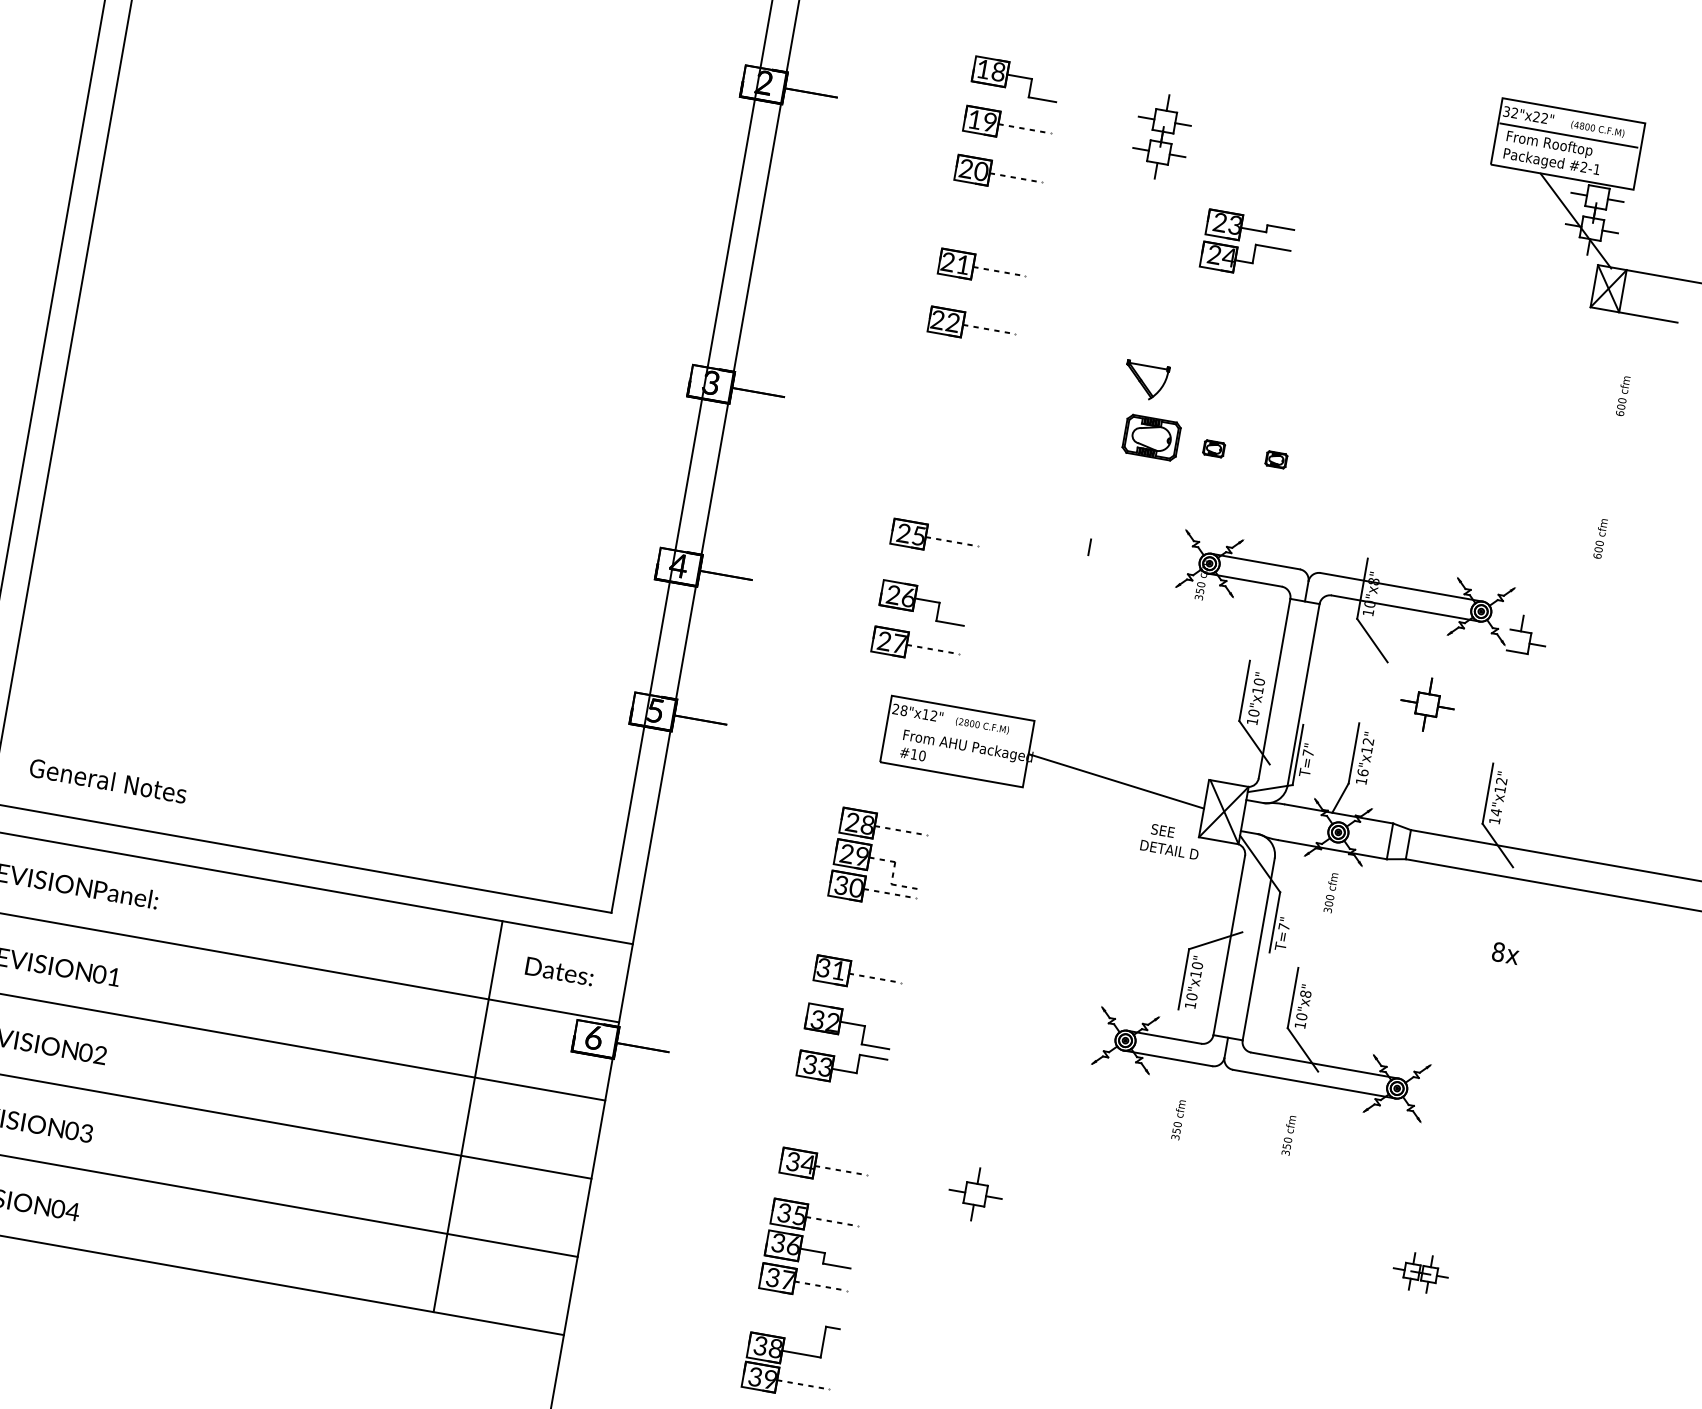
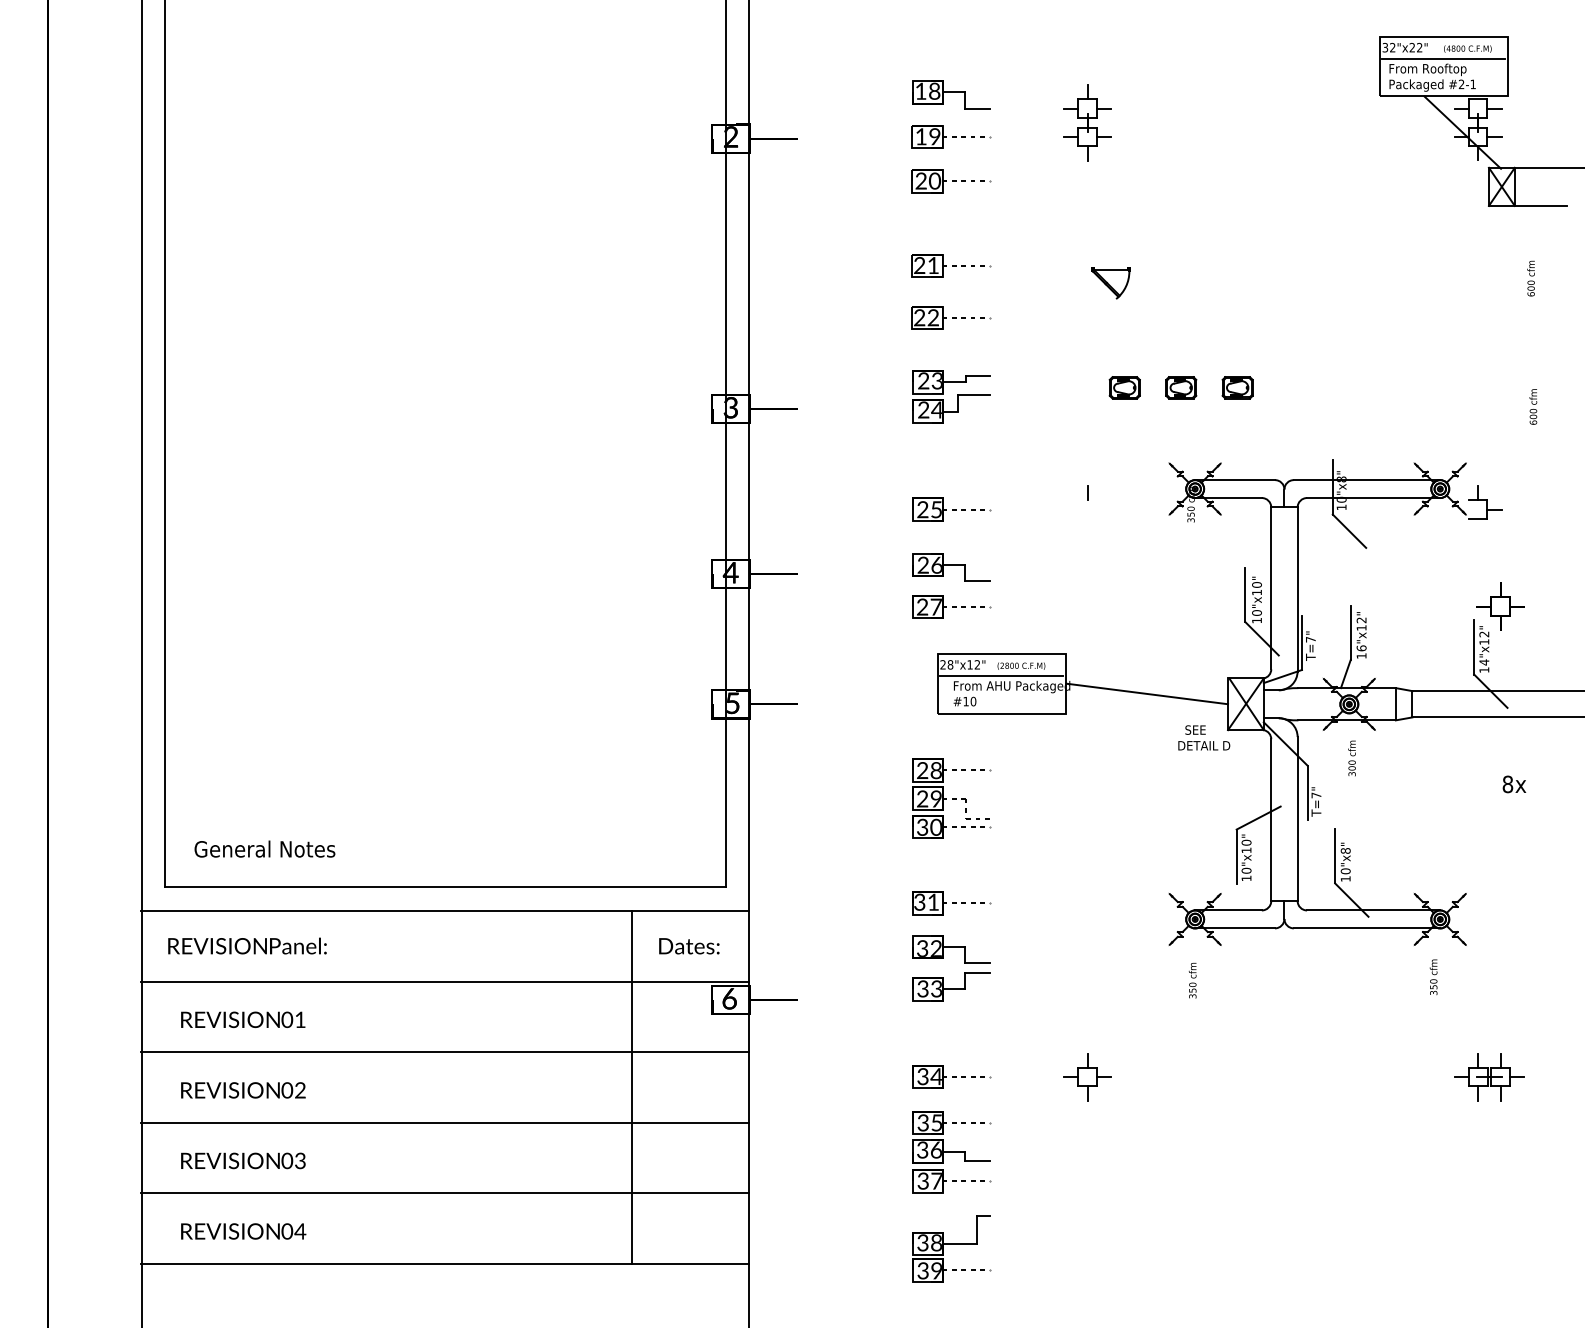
part: (1247, 245) -> (951, 396), moved
part: (1145, 381) -> (1110, 283), moved
part: (1151, 437) -> (1124, 387), size x0.62
part: (1214, 448) -> (1181, 387), size x1.67
part: (1276, 459) -> (1237, 387), size x1.67
part: (1427, 704) -> (1500, 606), moved
line: (958, 733) -> (1001, 676), added
text: (1178, 1119) -> (1192, 980), moved
text: (1288, 1135) -> (1433, 977), moved
part: (1420, 1273) -> (1489, 1077), size x1.43

